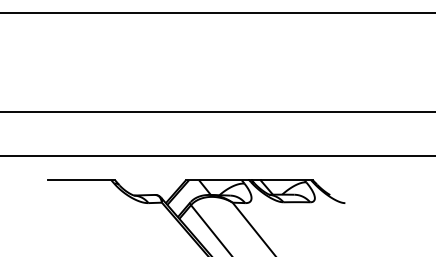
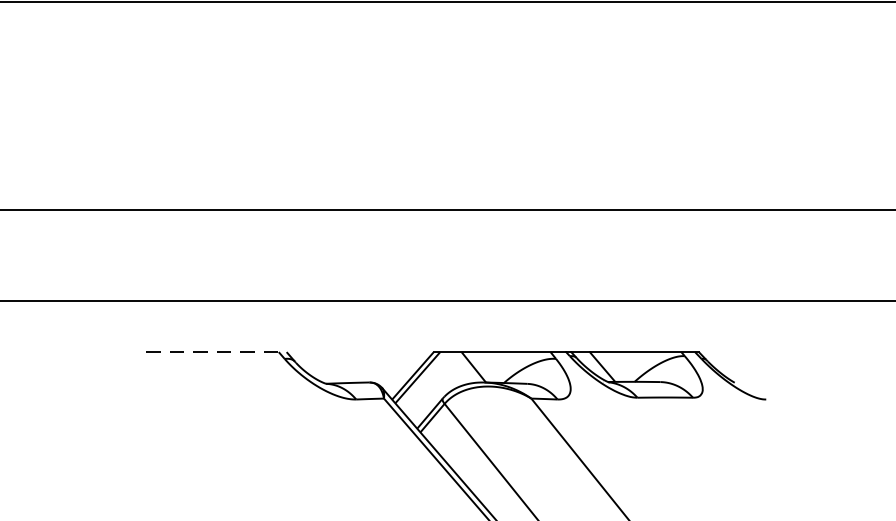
line: (81, 180) -> (216, 352), solid -> dashed

